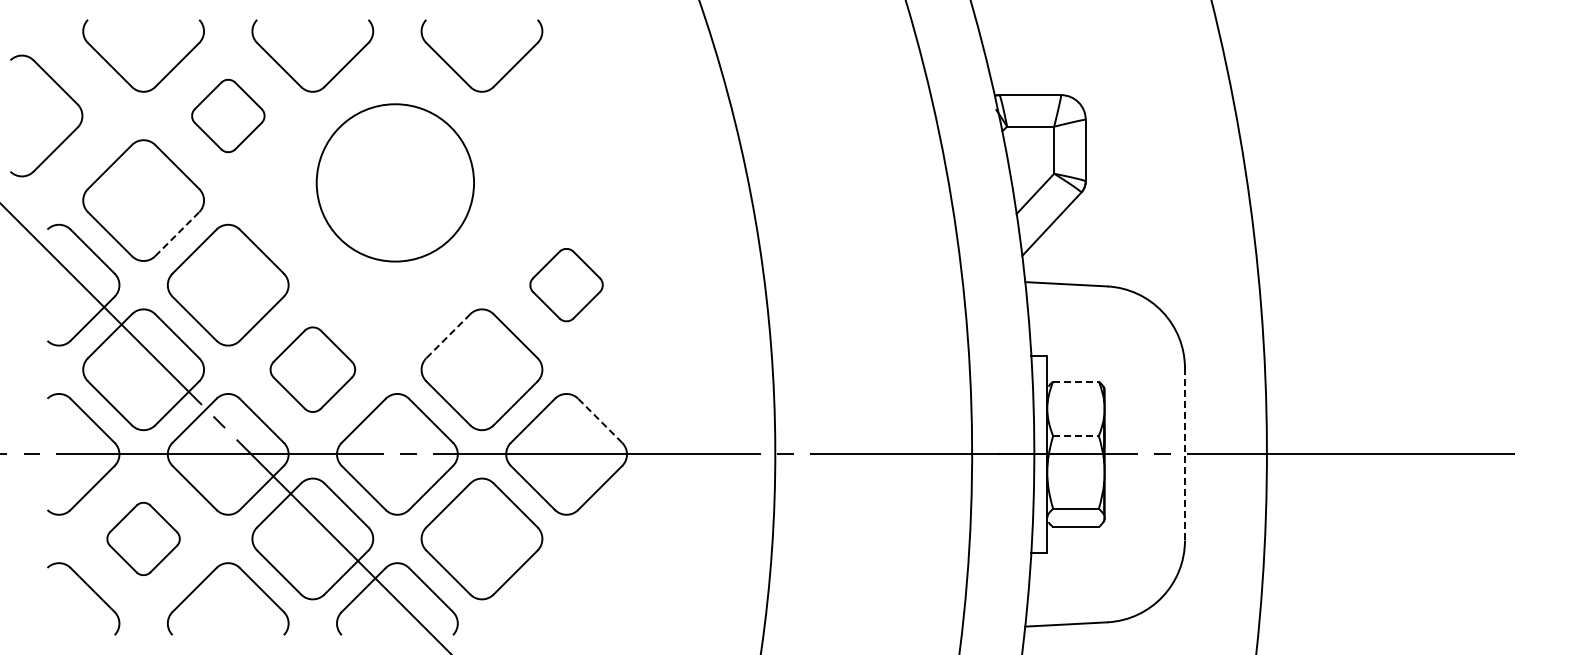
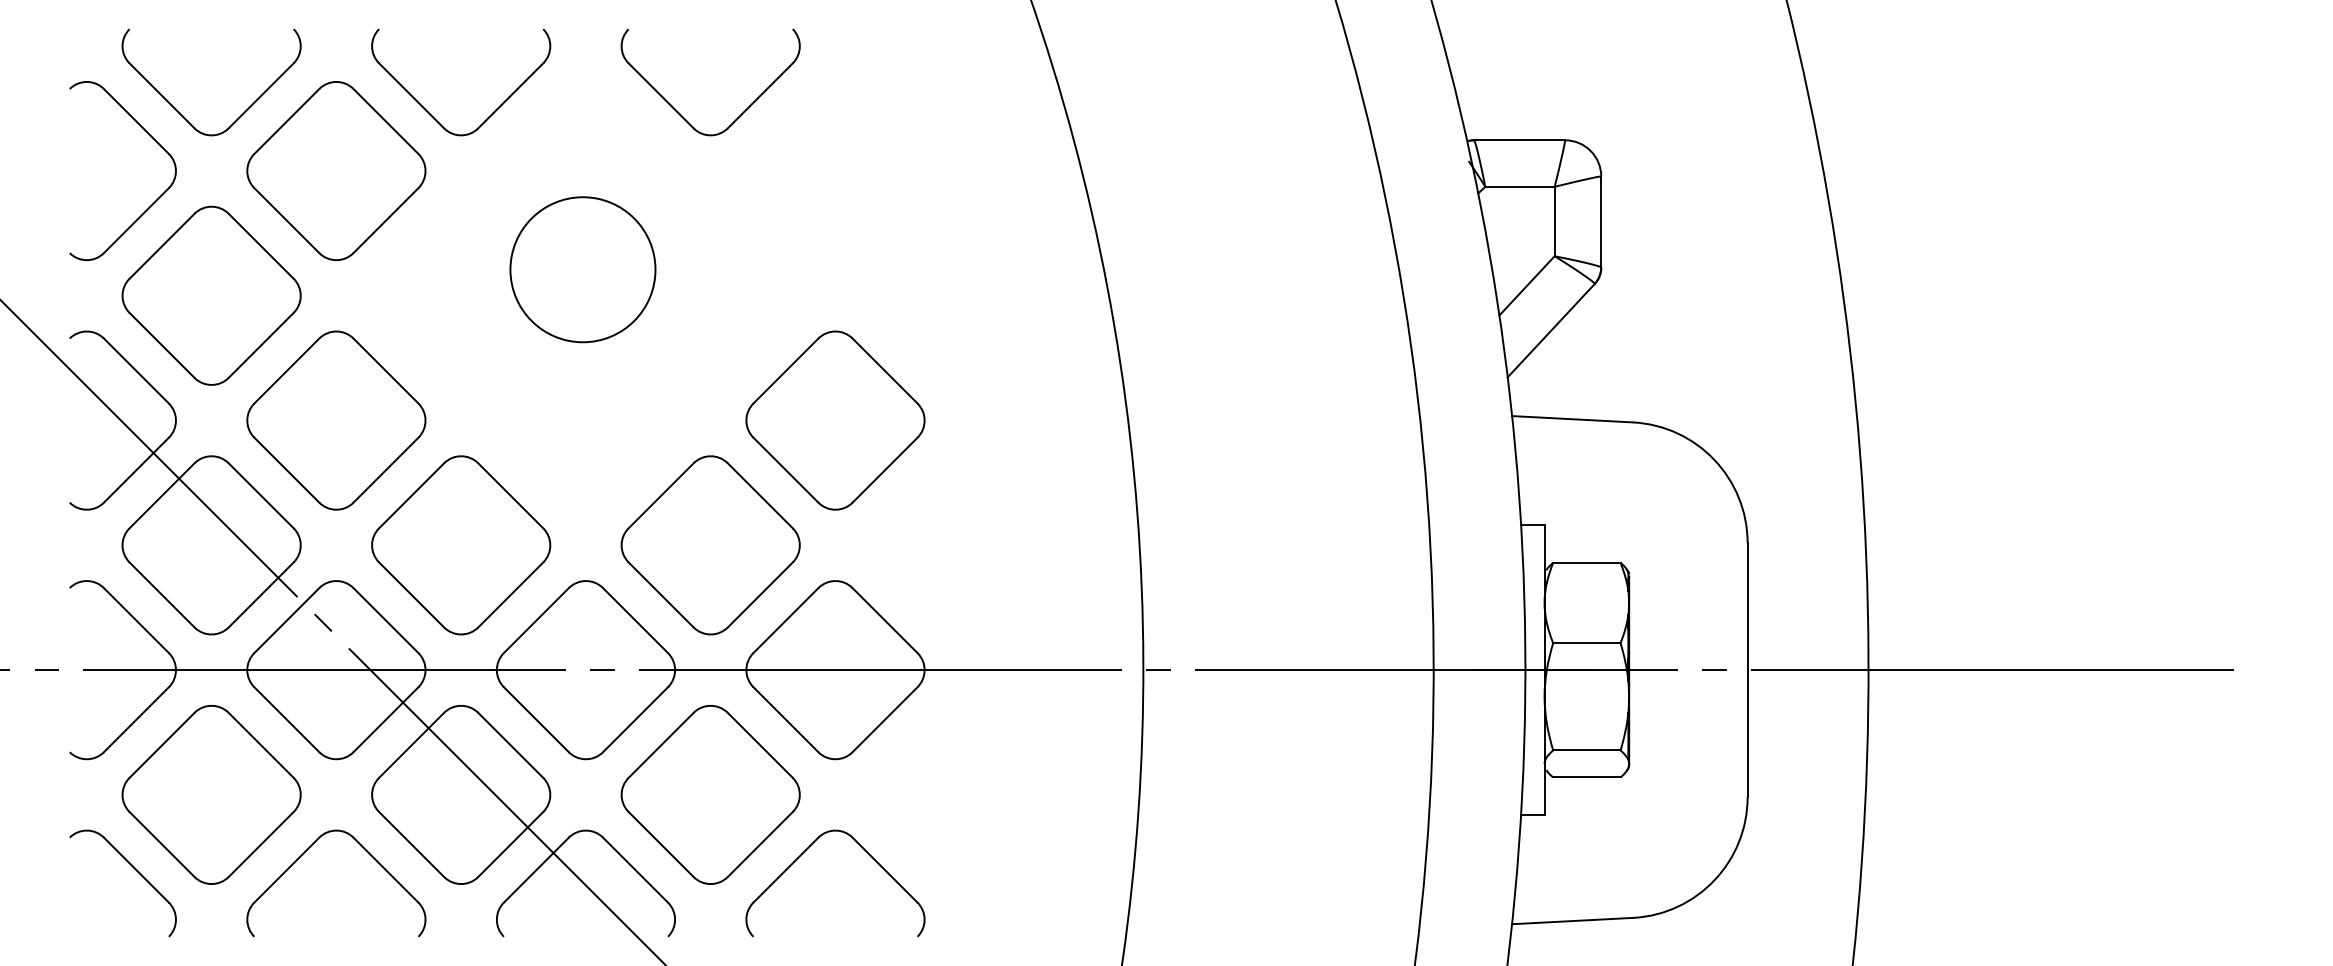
part: (66, 94) -> (152, 139), moved
part: (228, 115) -> (336, 170), size x1.67
circle: (395, 182) -> (583, 269), size x0.62
line: (177, 233) -> (261, 344), dashed -> solid
part: (566, 284) -> (835, 419), size x1.67
line: (448, 336) -> (661, 496), dashed -> solid
part: (312, 369) -> (460, 544), size x1.43
line: (1076, 381) -> (1587, 562), dashed -> solid
line: (599, 420) -> (884, 620), dashed -> solid
line: (1076, 436) -> (1587, 643), dashed -> solid
line: (1184, 454) -> (1746, 670), dashed -> solid
part: (143, 538) -> (211, 794), size x1.67
part: (546, 577) -> (805, 851), added

